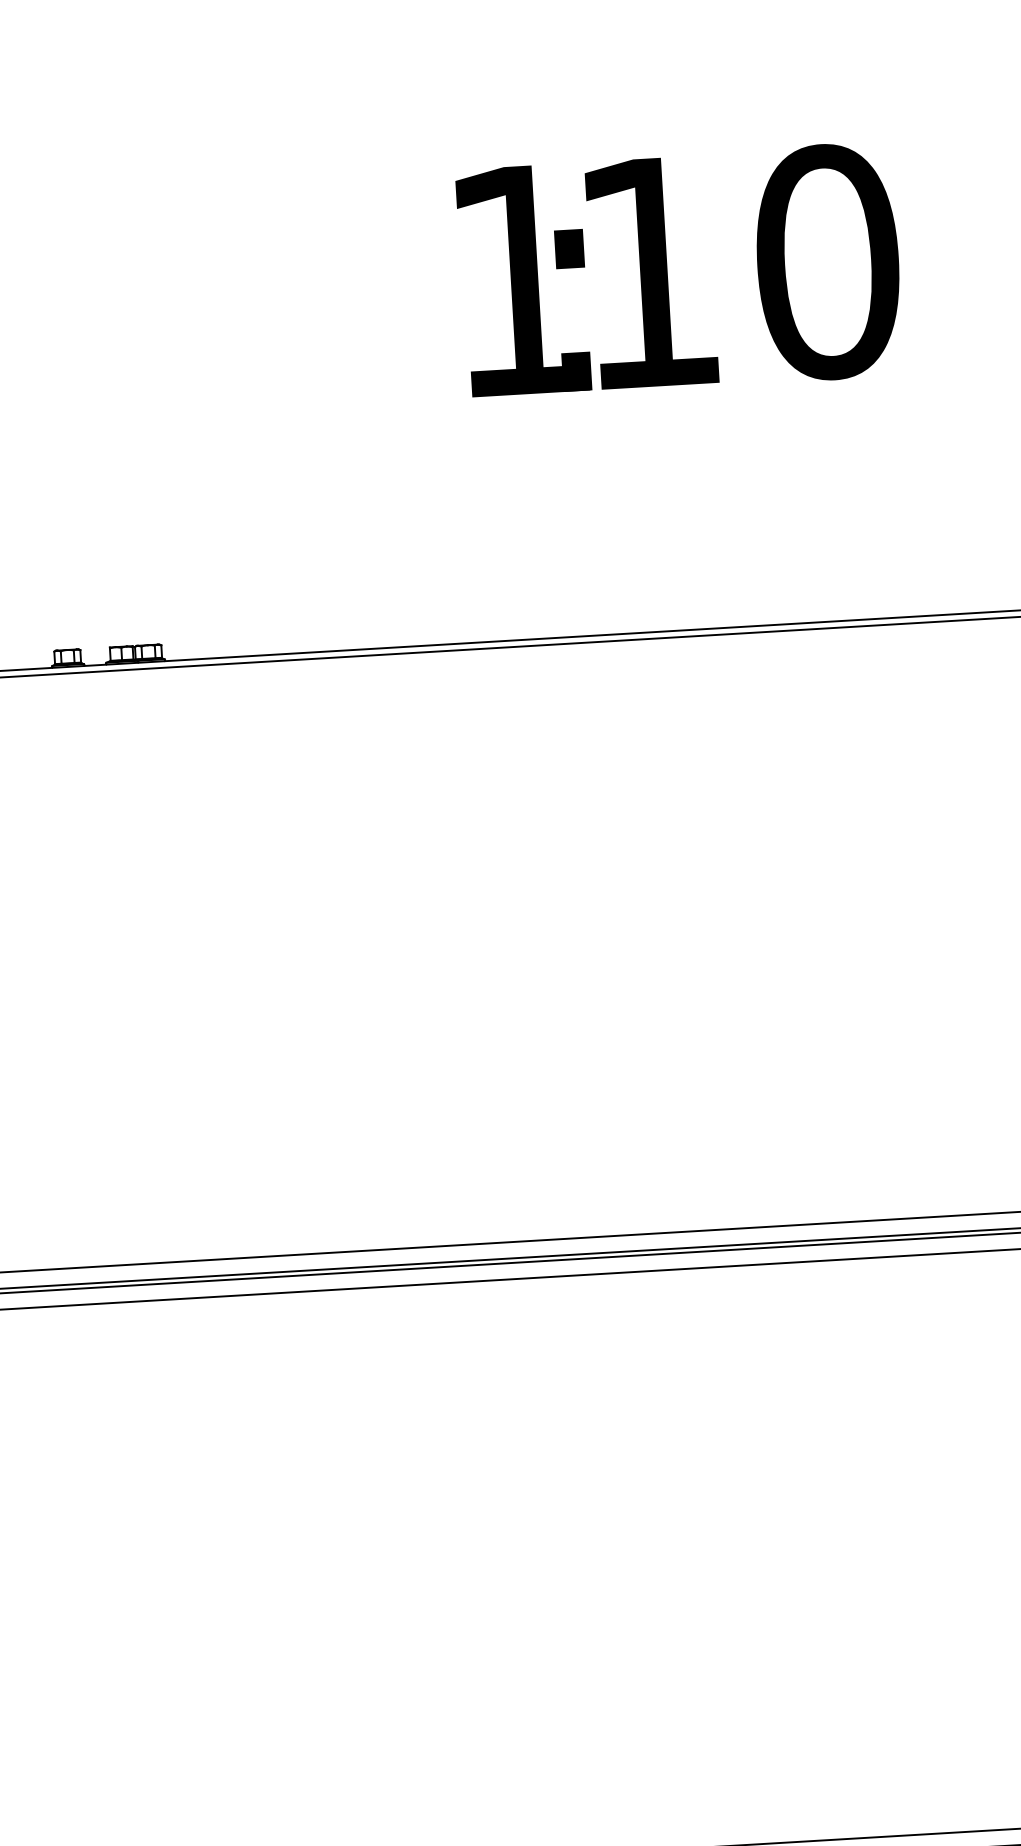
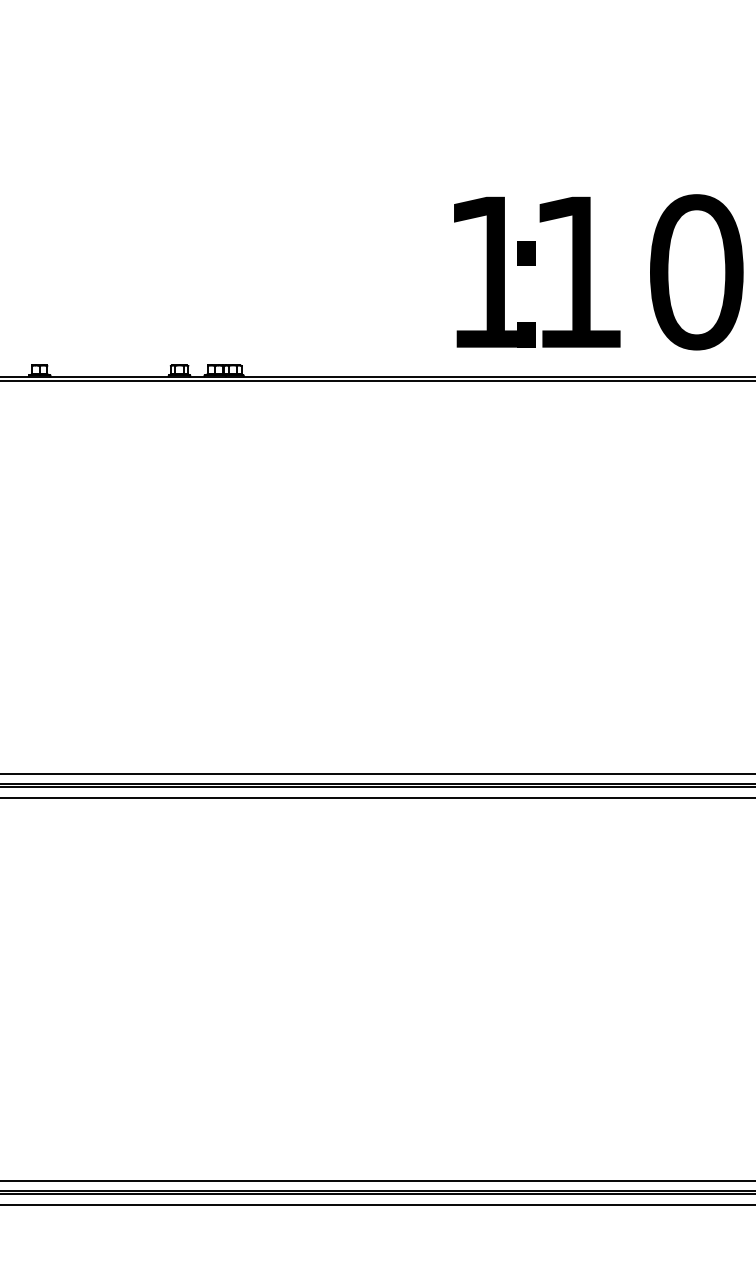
text: (679, 271) -> (598, 272), moved

